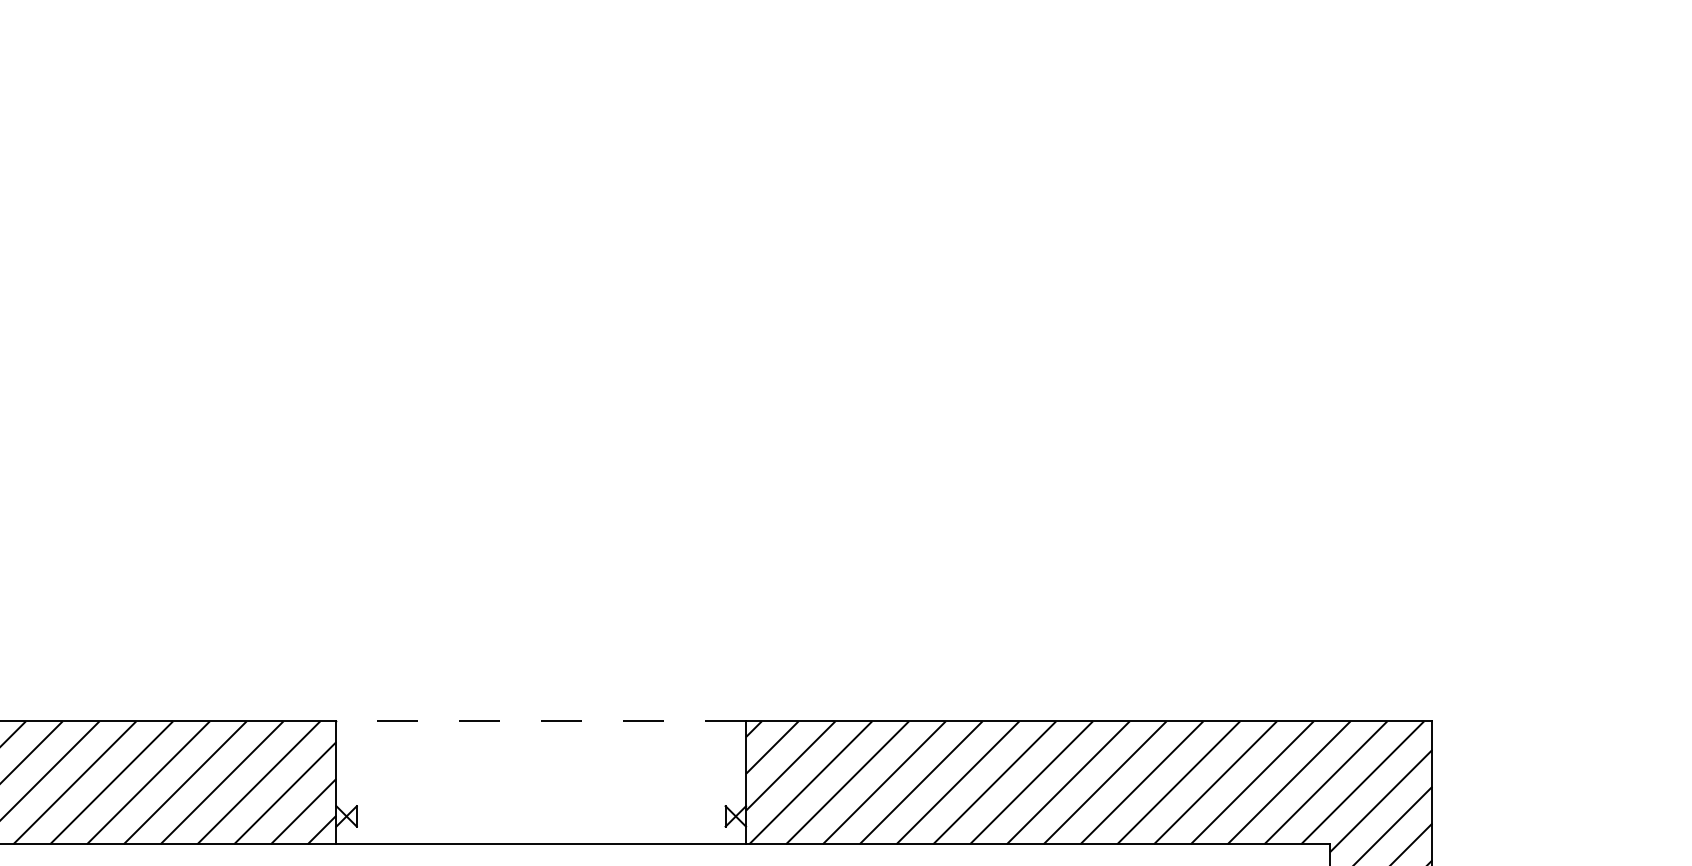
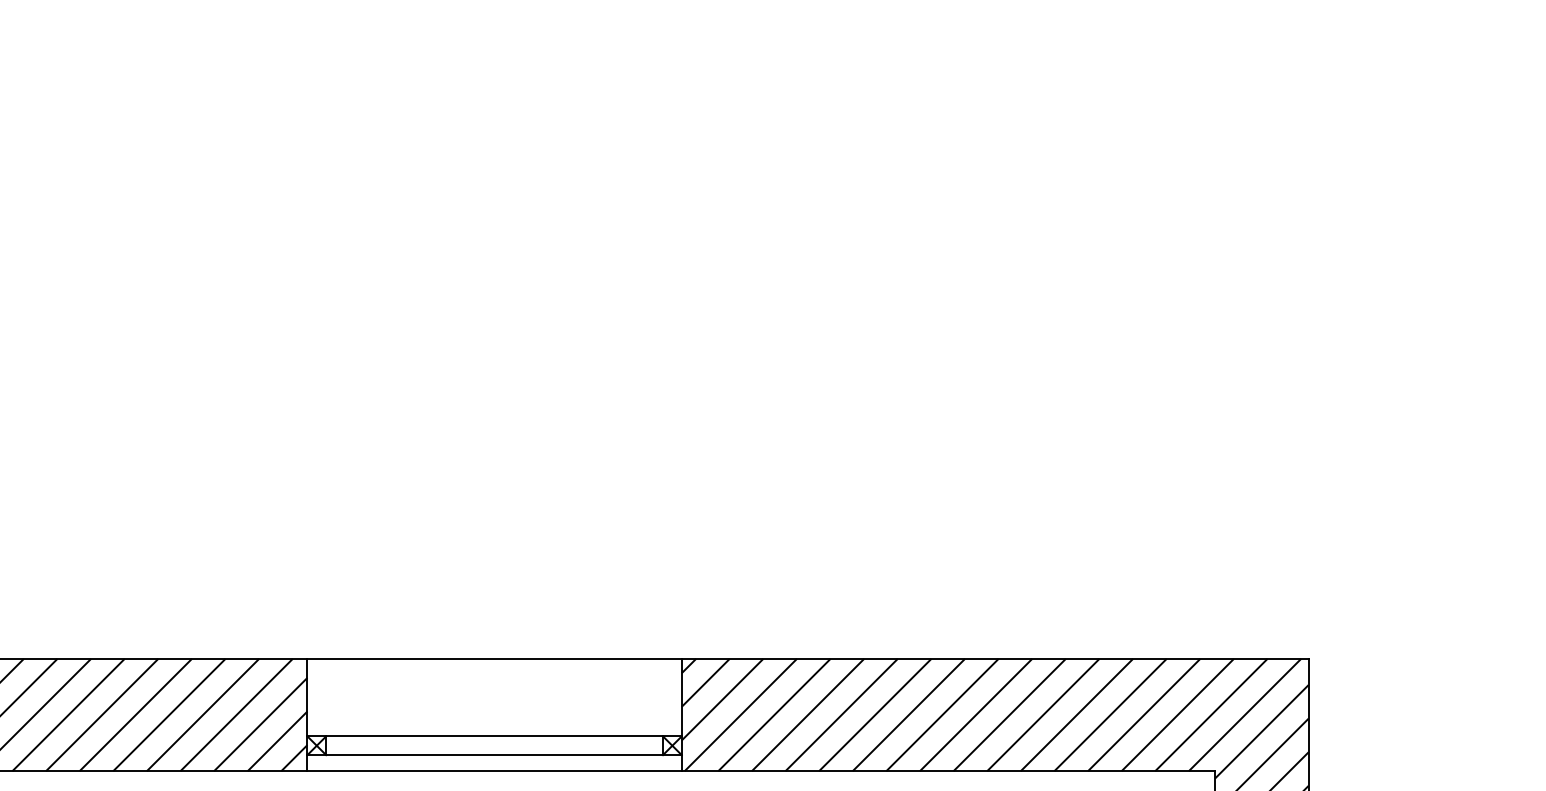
line: (541, 721) -> (494, 659), dashed -> solid
line: (541, 806) -> (494, 736), added
line: (541, 826) -> (494, 754), added

